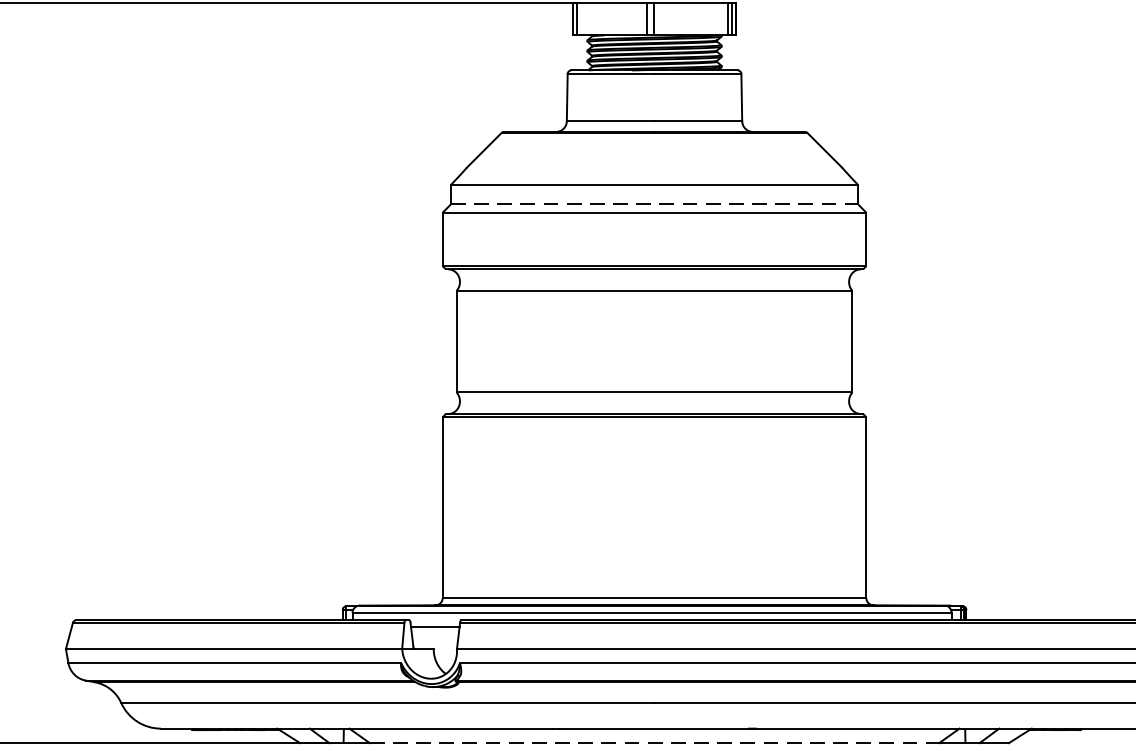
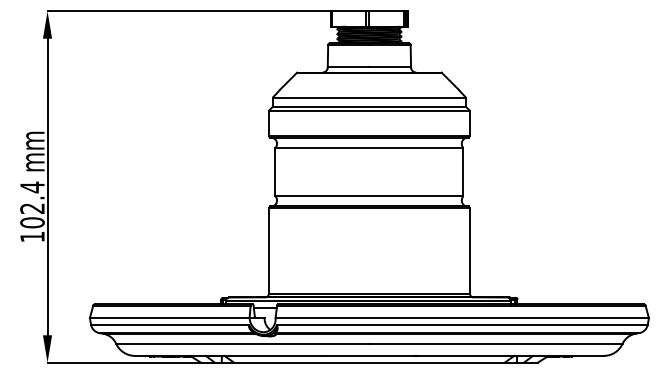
line: (654, 203) -> (369, 106), dashed -> solid
line: (654, 742) -> (369, 362), dashed -> solid

